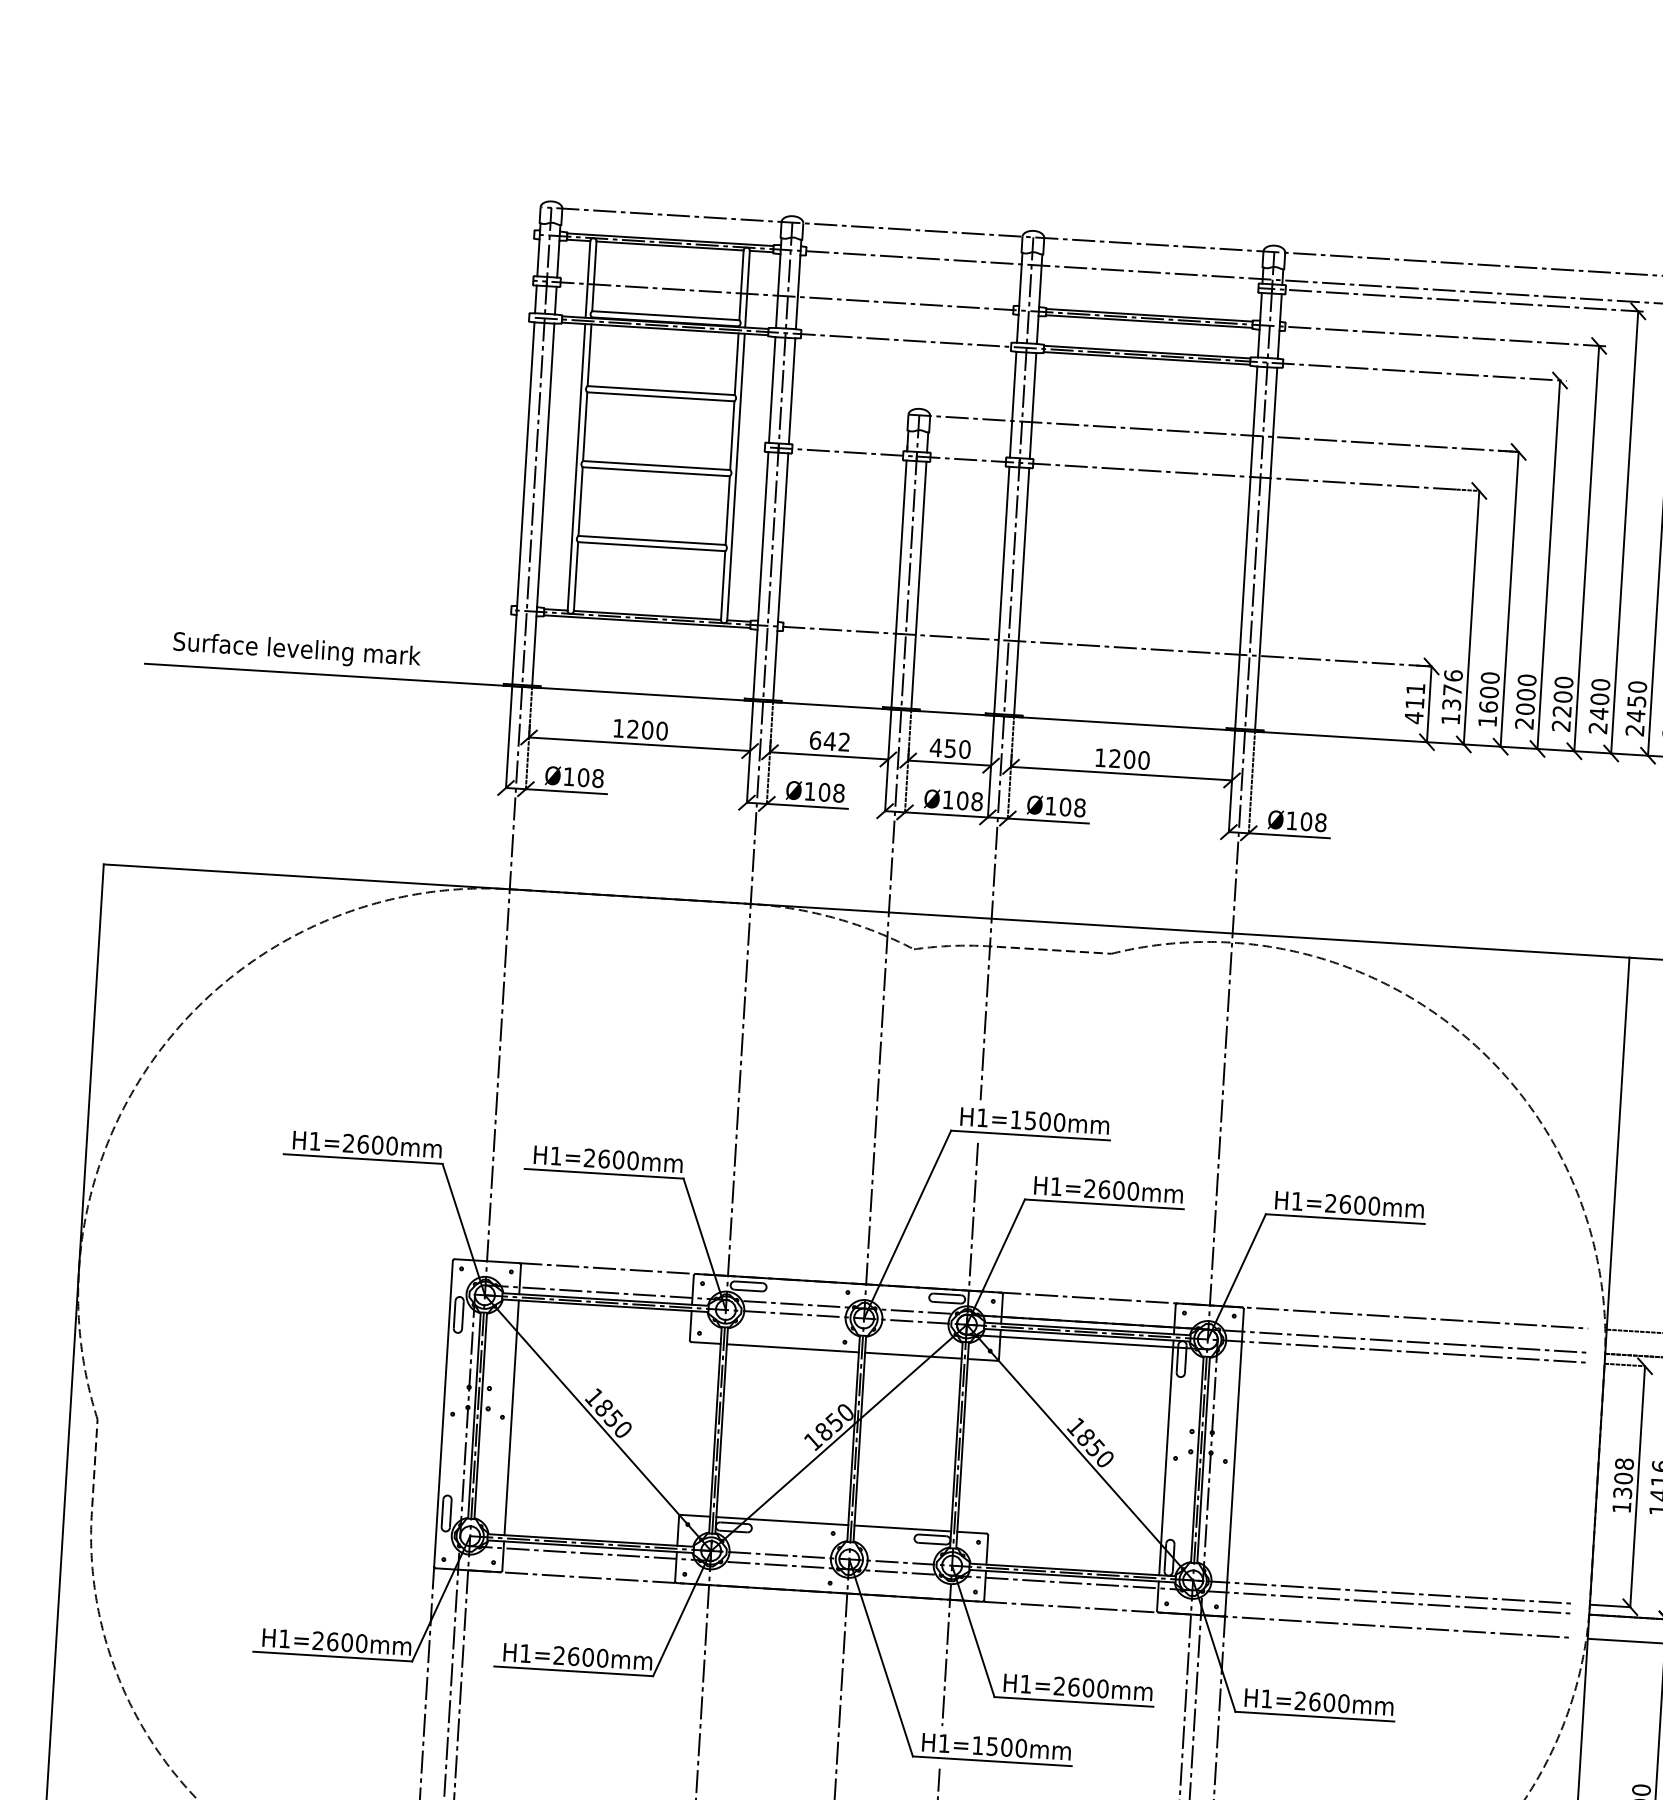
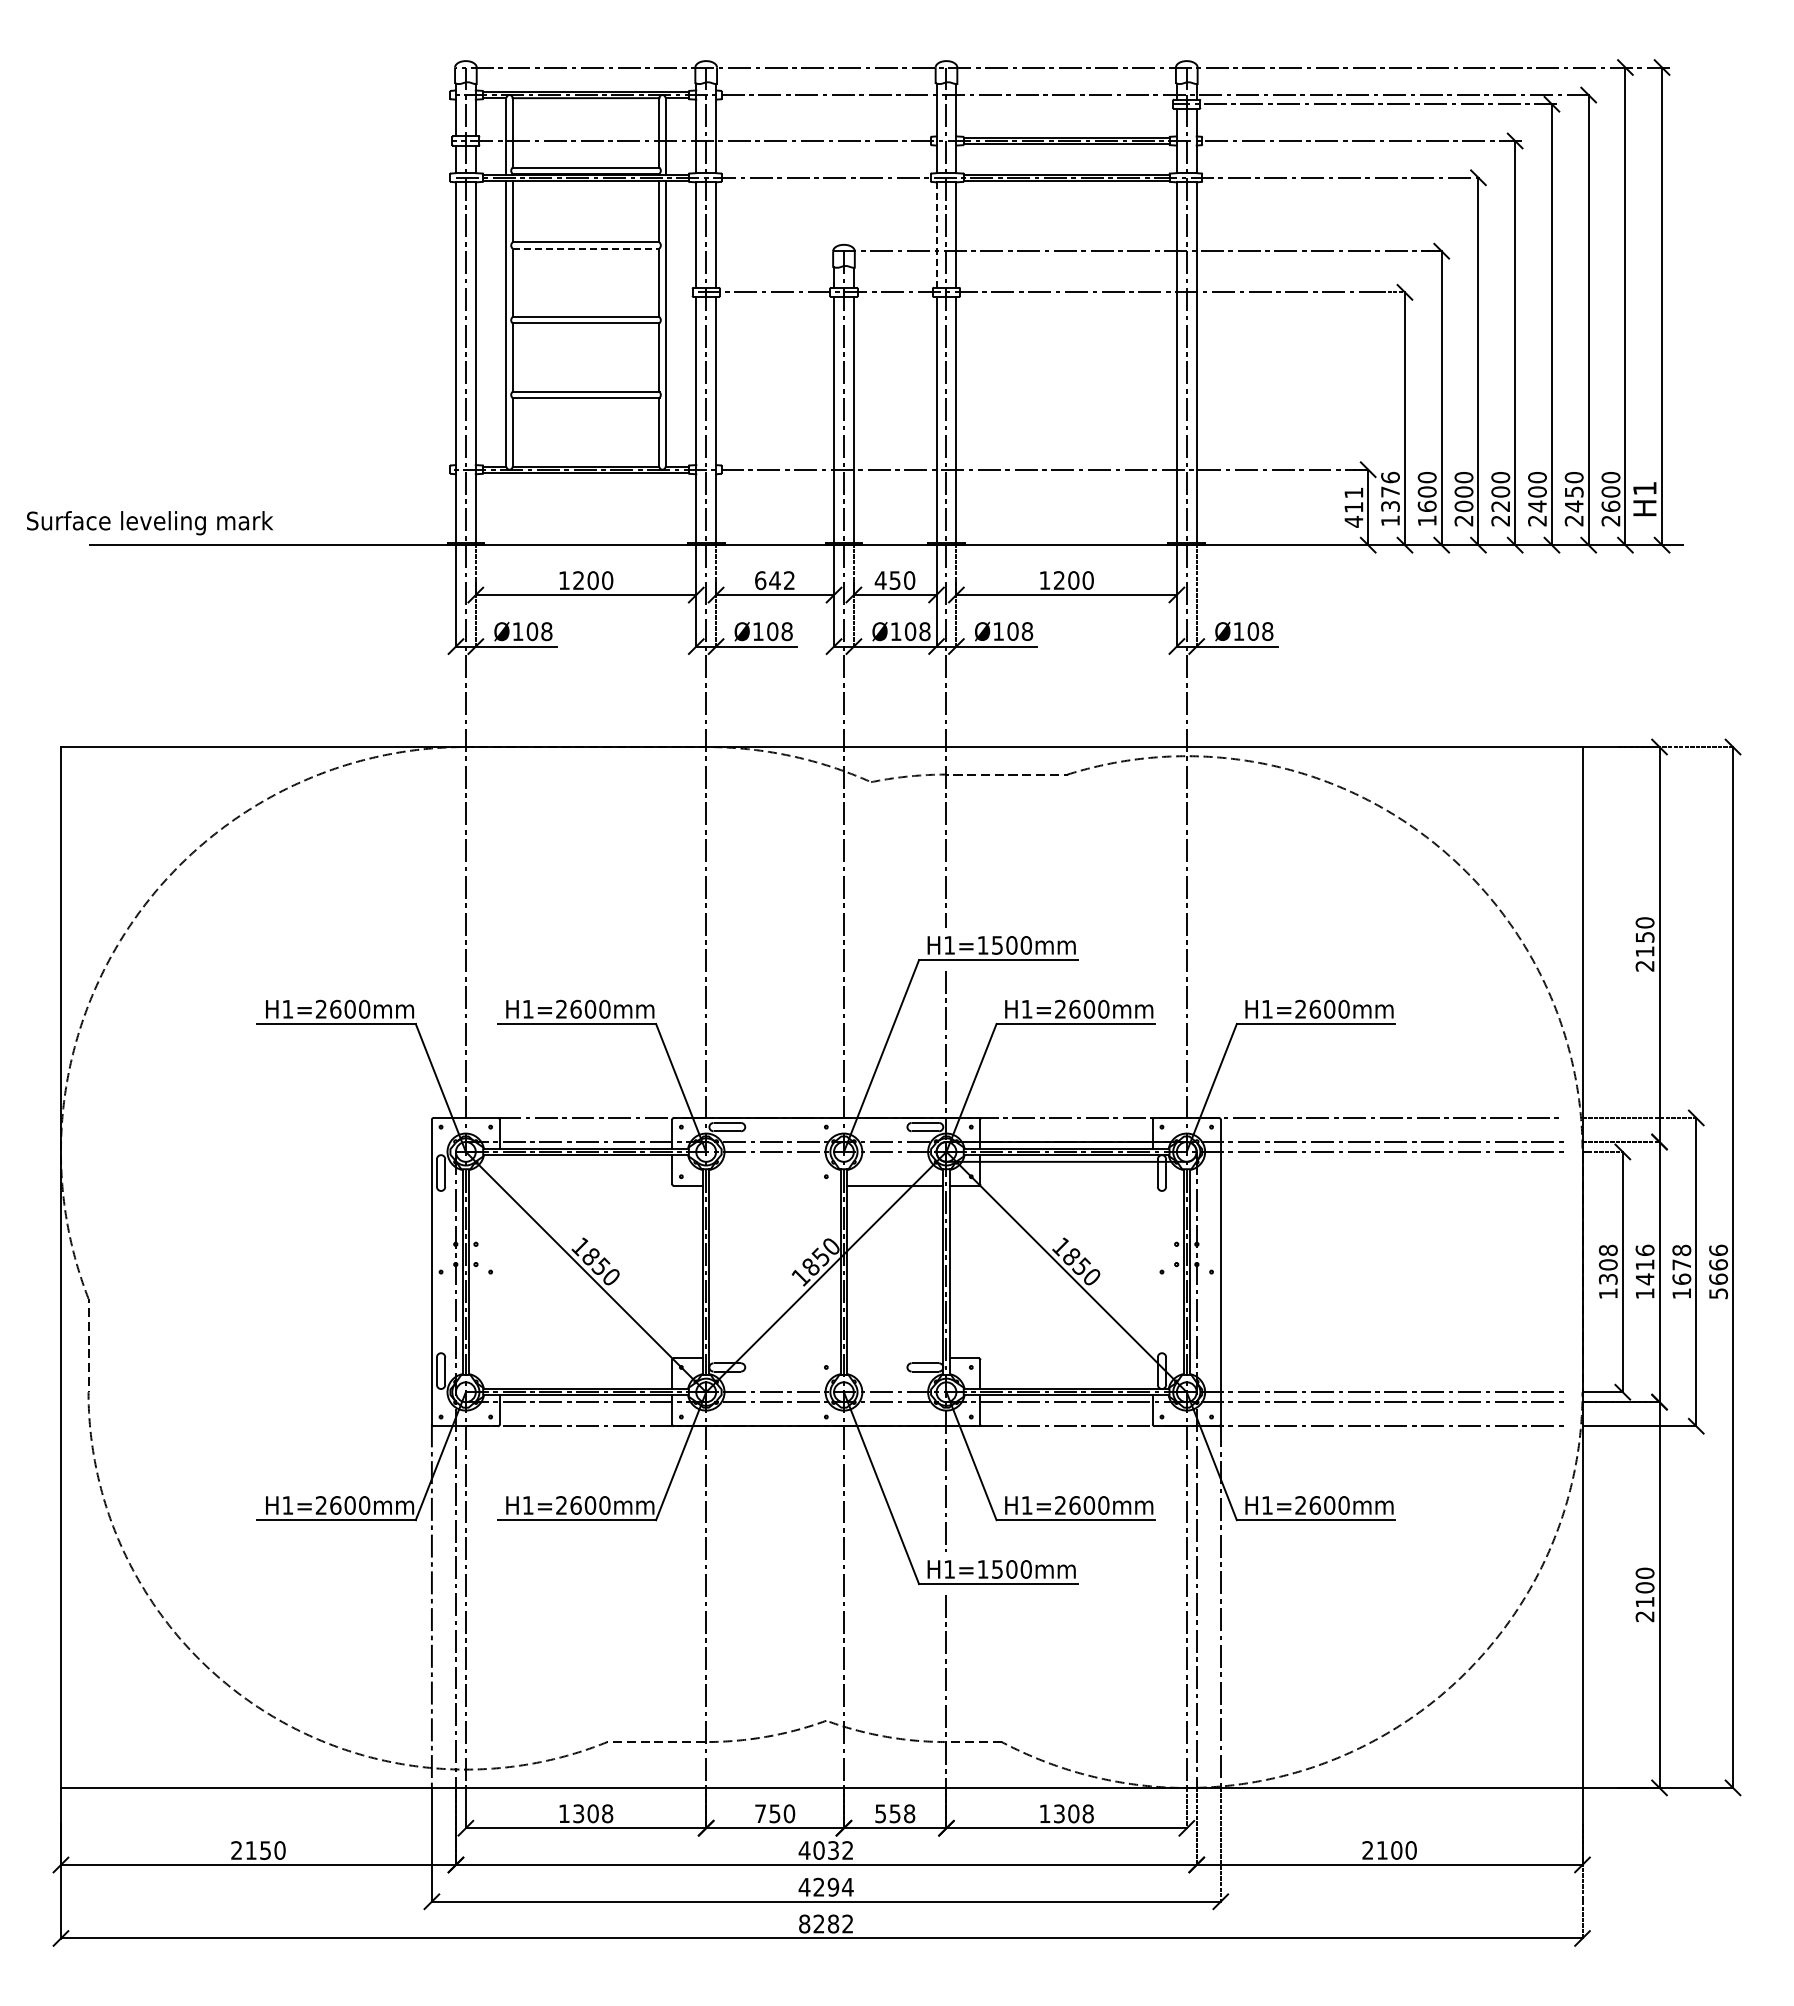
line: (661, 396) -> (586, 248), solid -> dashed
line: (1013, 405) -> (936, 235), solid -> dashed
text: (296, 651) -> (149, 523), moved
line: (792, 1347) -> (774, 1185), removed
line: (511, 1418) -> (499, 1272), removed
line: (1166, 1458) -> (1152, 1272), removed
line: (781, 1521) -> (774, 1358), removed
line: (903, 1528) -> (895, 1358), removed

